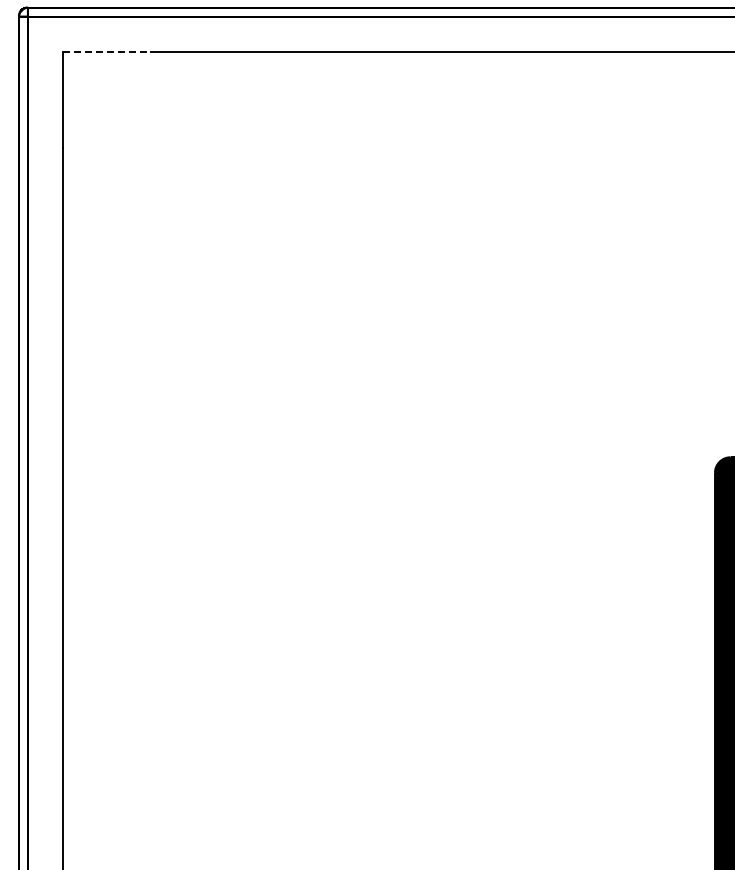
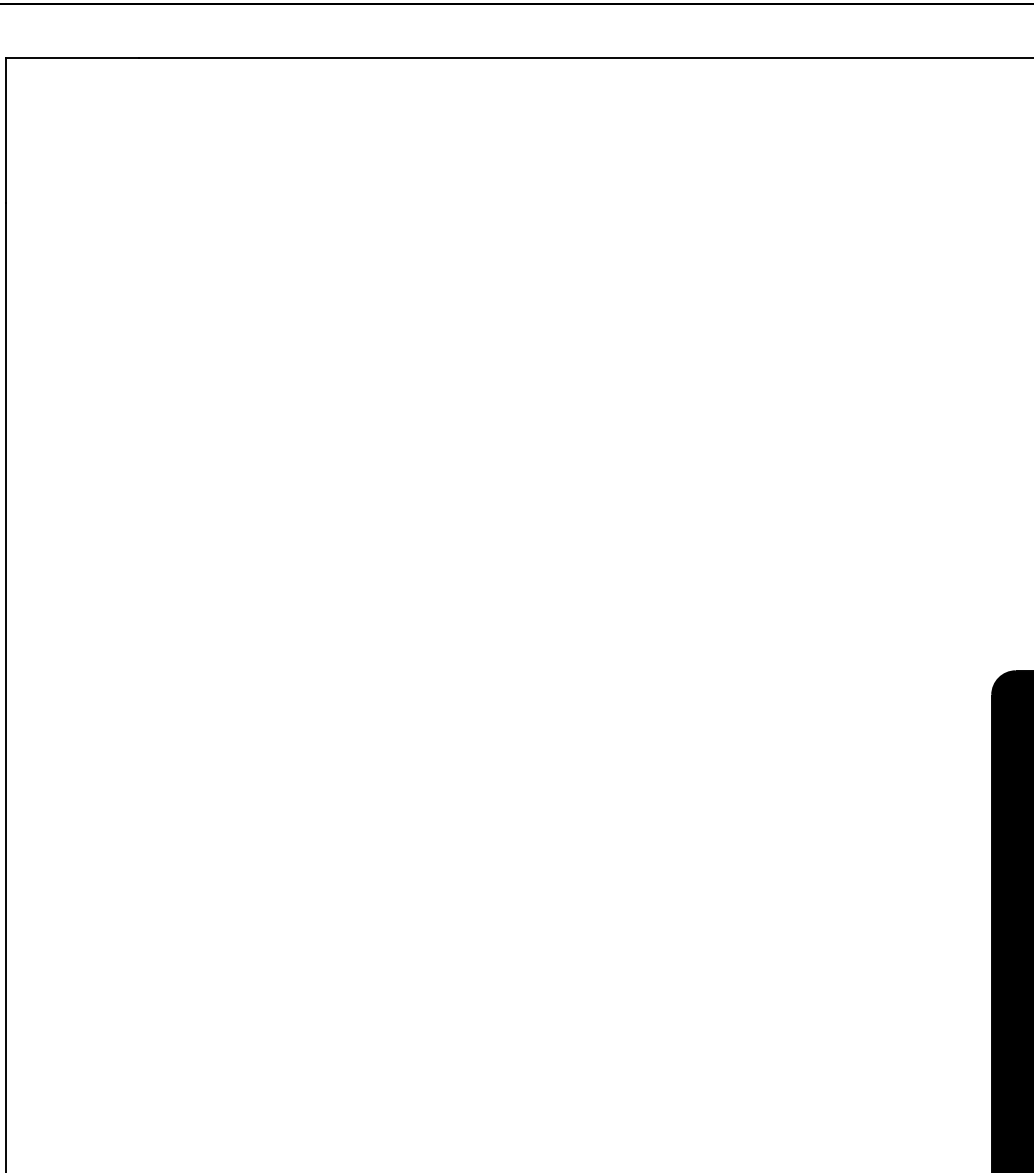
line: (107, 51) -> (72, 57), dashed -> solid

